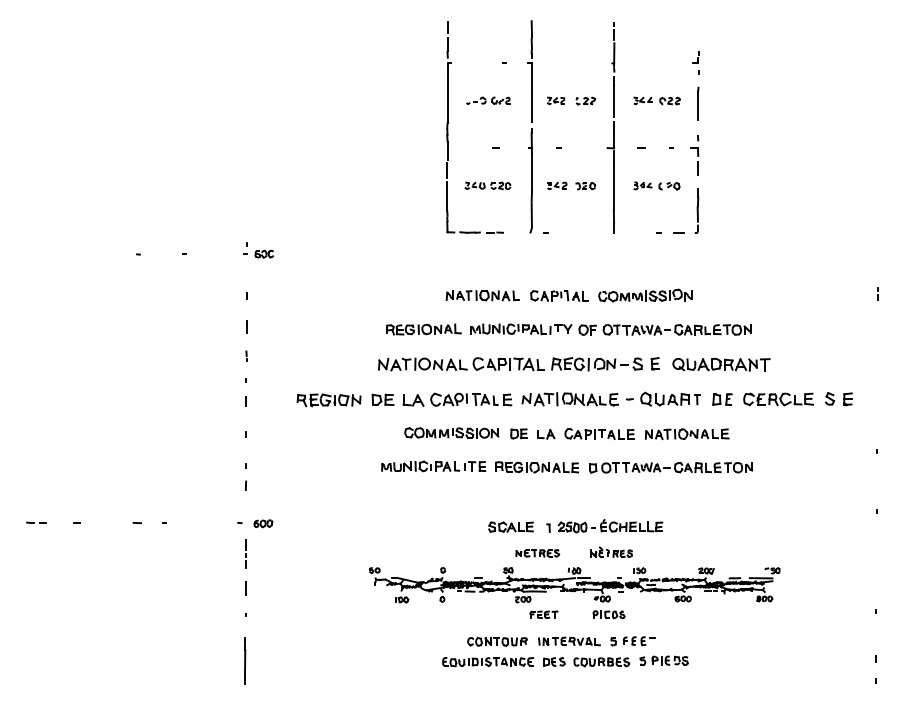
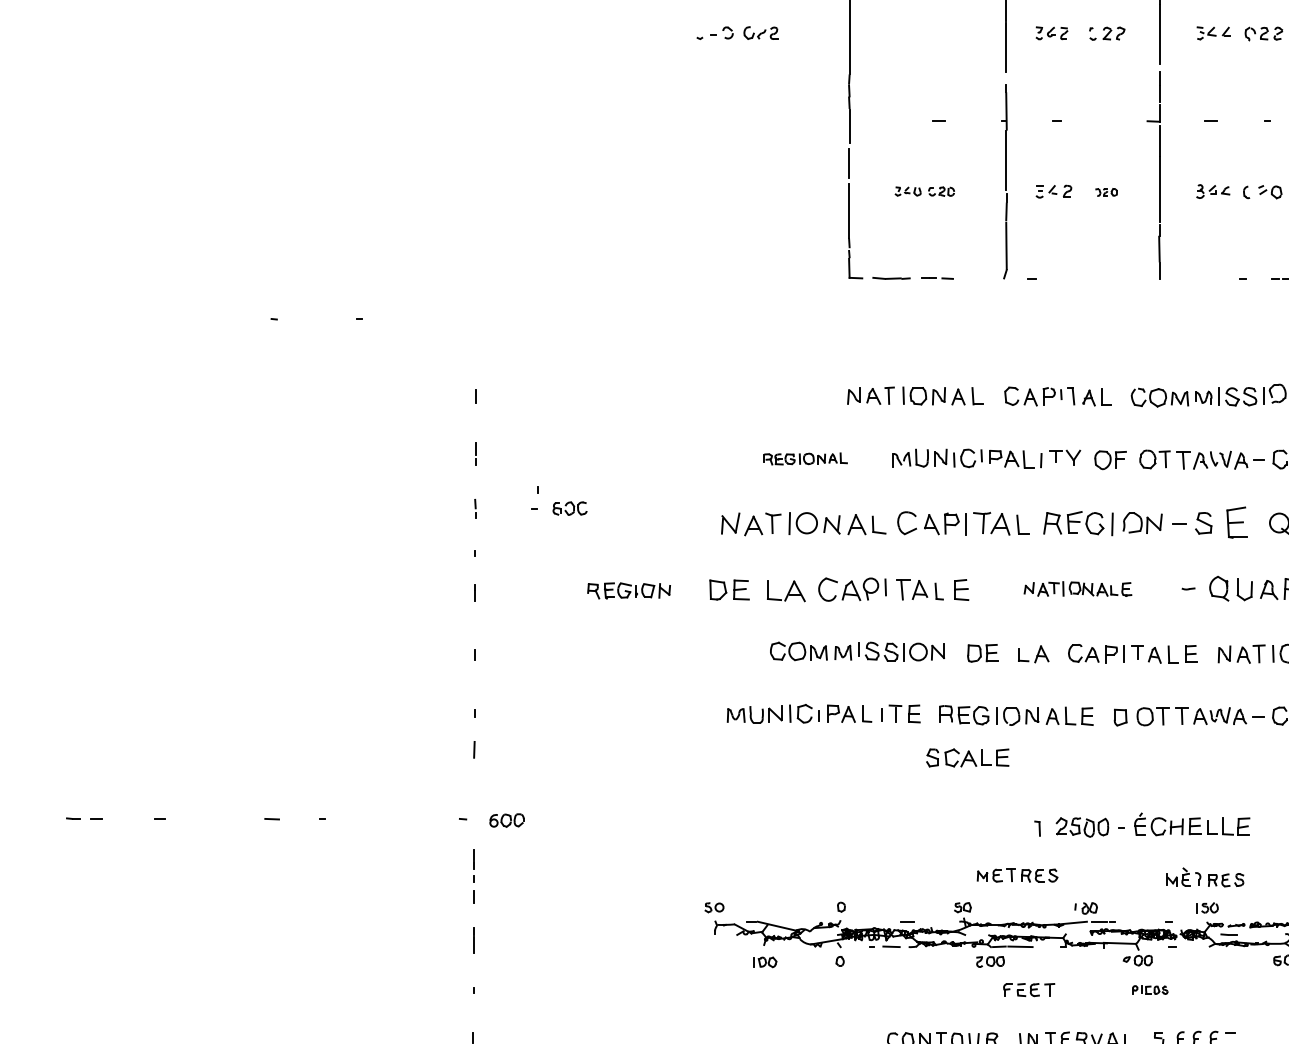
part: (488, 100) -> (737, 32), moved
part: (487, 185) -> (924, 190), size x0.7
part: (585, 186) -> (1106, 192), size x0.6
part: (258, 250) -> (559, 501), moved
part: (423, 329) -> (804, 458), size x0.6
part: (654, 363) -> (1234, 522), size x1.4
part: (569, 399) -> (1076, 589), size x0.6
part: (328, 400) -> (628, 591), size x0.7
part: (510, 526) -> (966, 756), moved
part: (611, 551) -> (1205, 875), moved
part: (608, 614) -> (1149, 989), size x0.6

